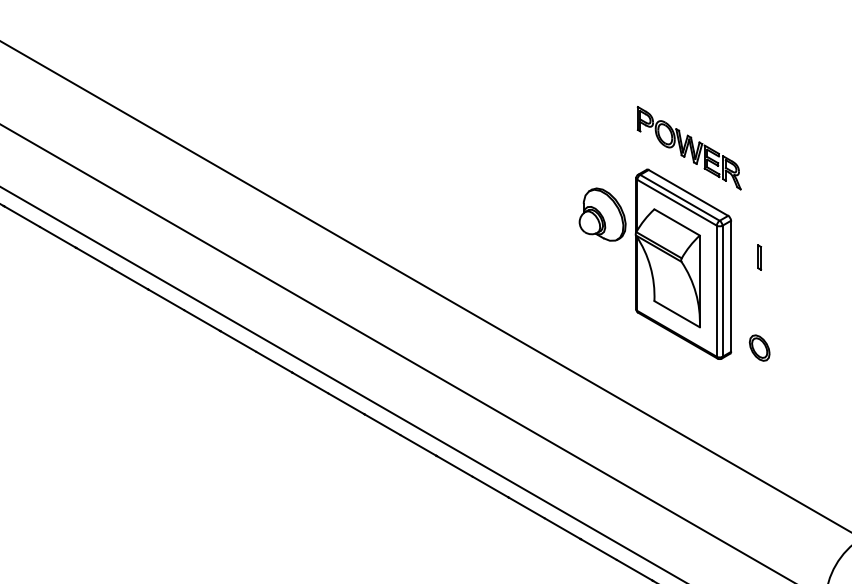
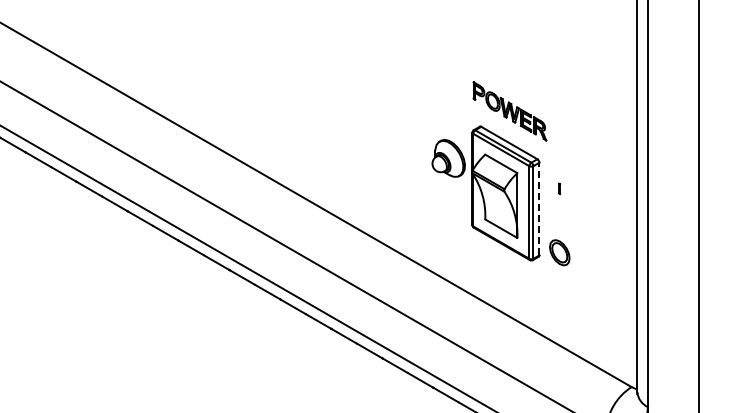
part: (759, 257) -> (559, 188), size x0.6
line: (731, 285) -> (539, 208), solid -> dashed
part: (759, 347) -> (559, 252), size x1.4

